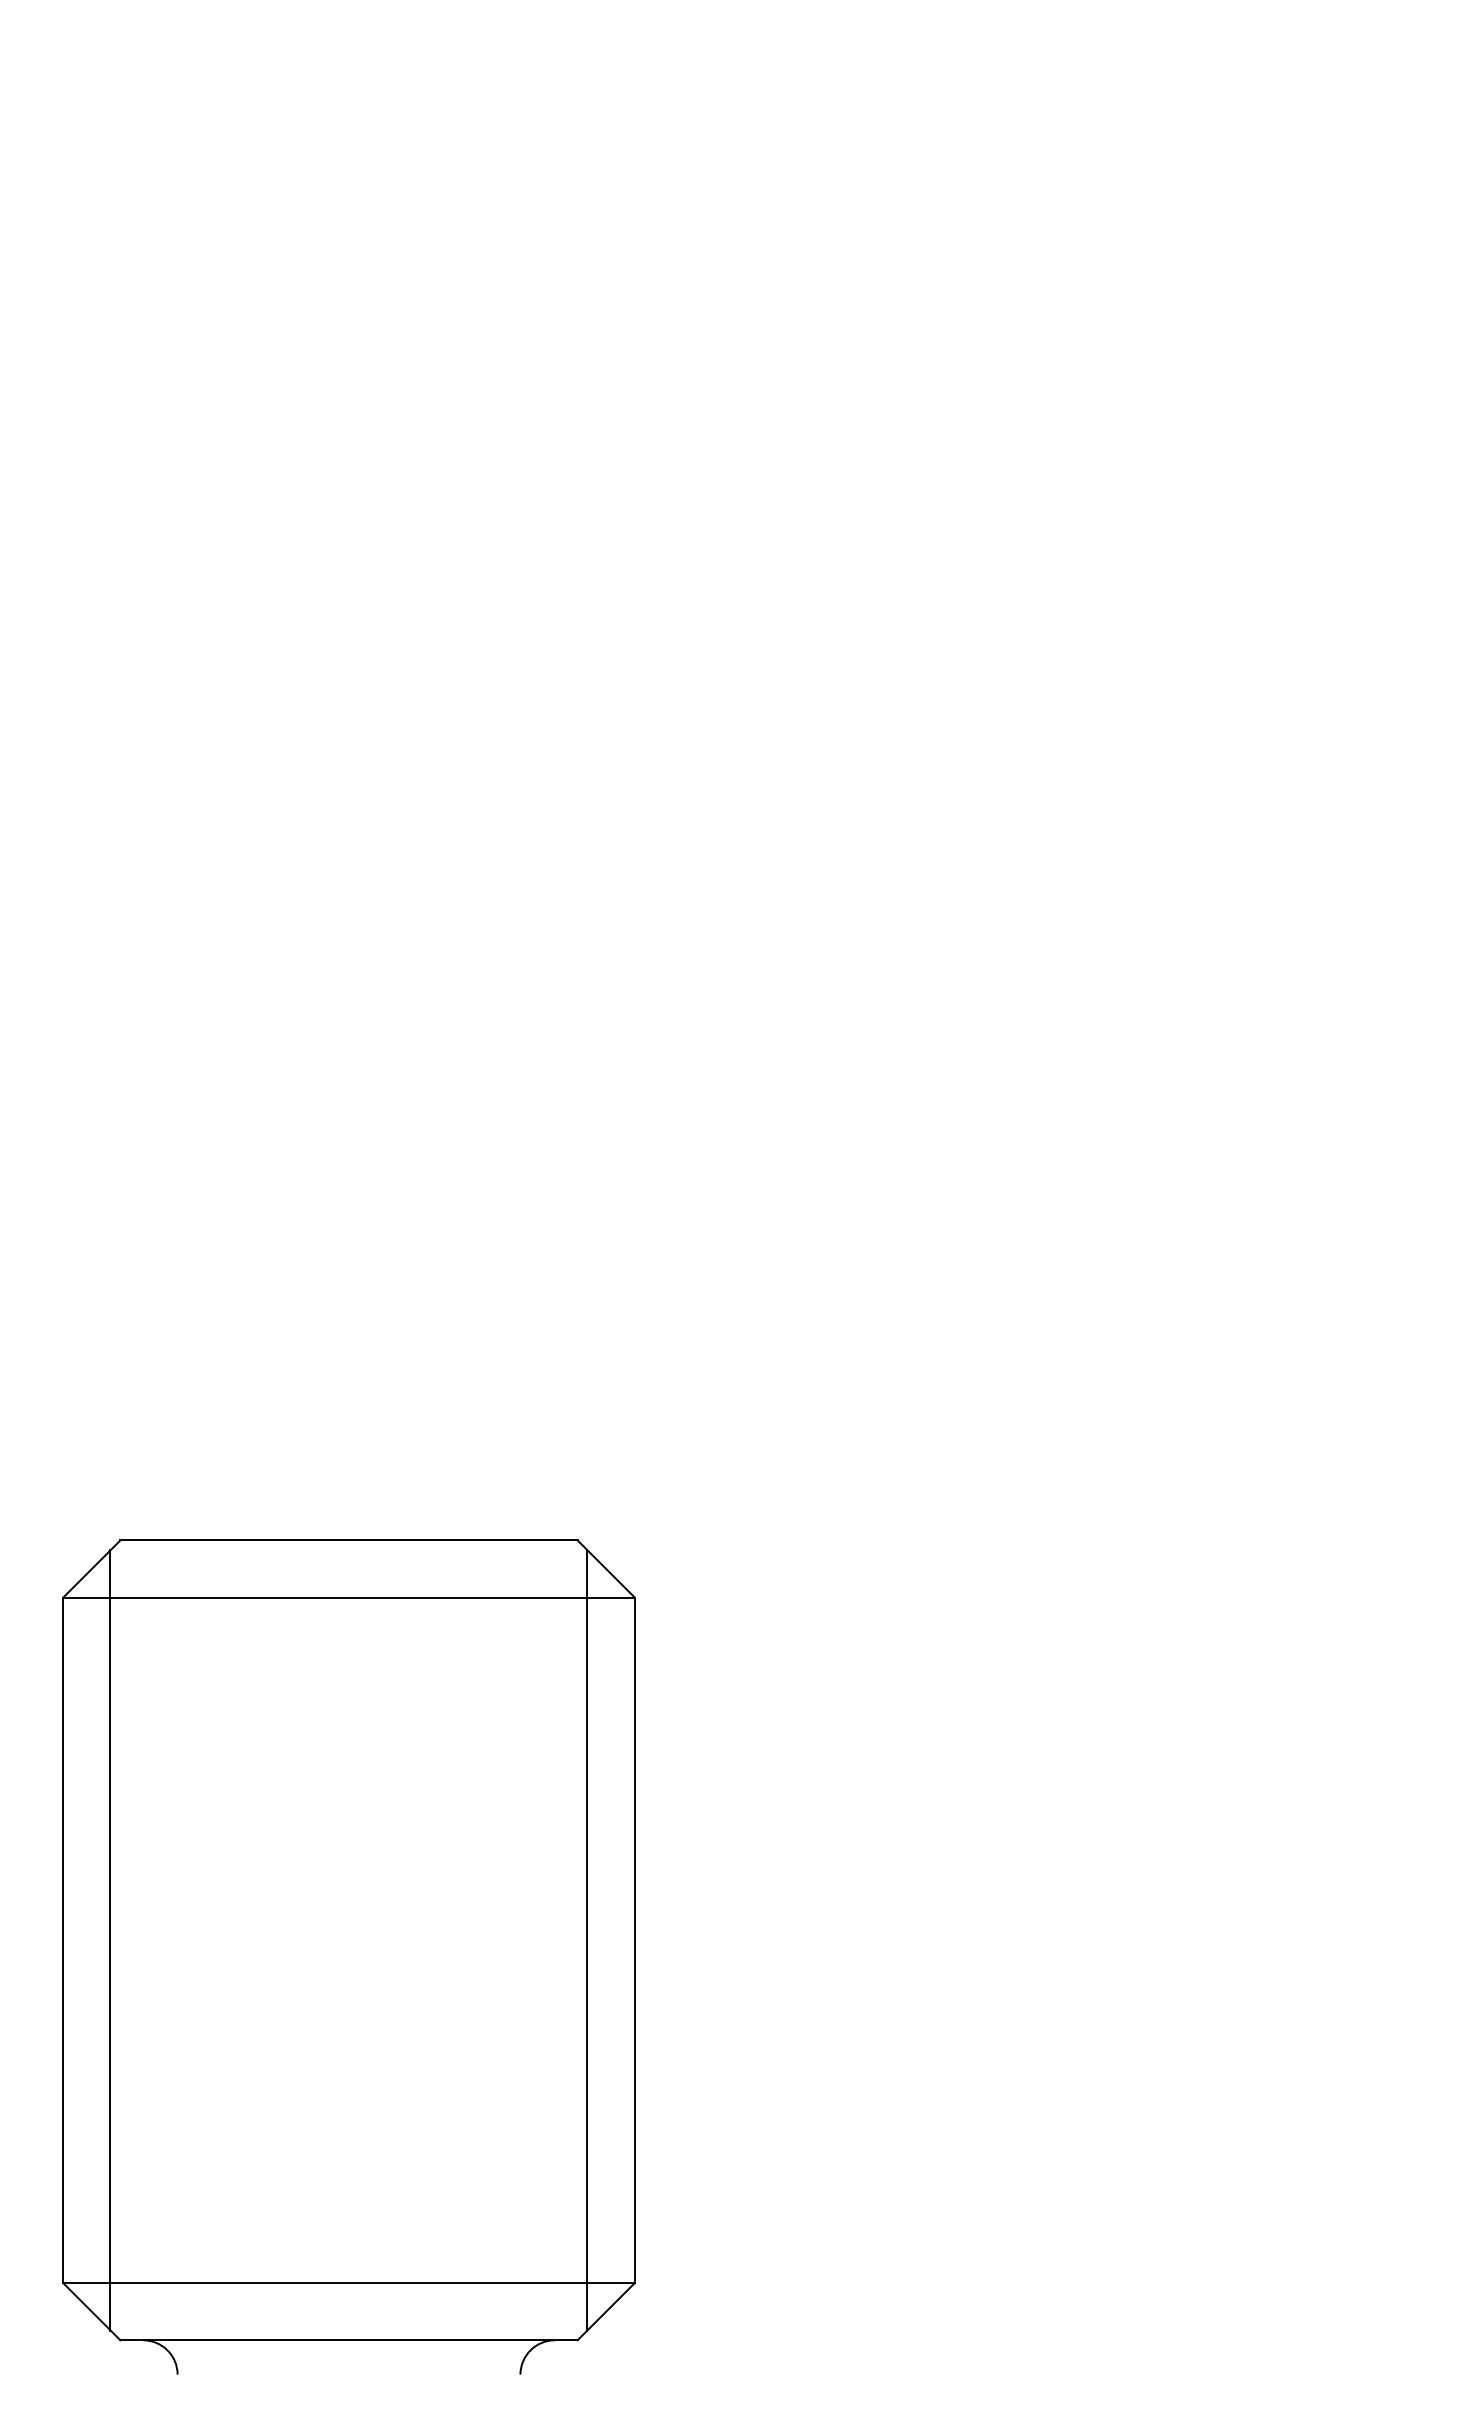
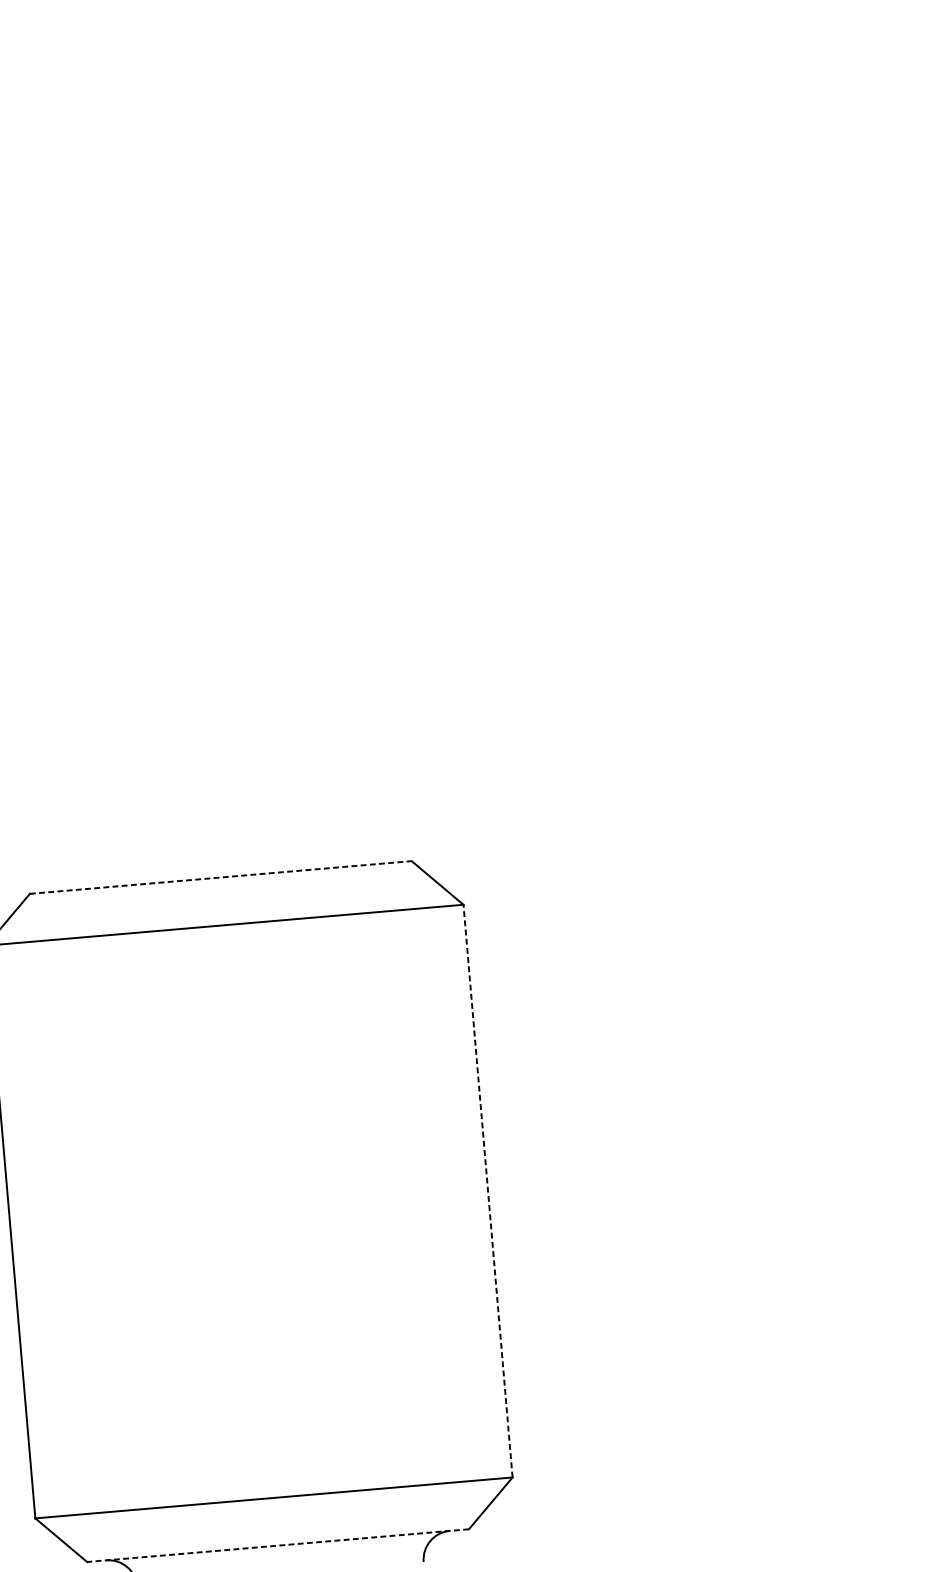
line: (349, 1540) -> (221, 877), solid -> dashed
line: (110, 1940) -> (50, 1228), removed
line: (587, 1940) -> (448, 1194), removed
line: (634, 1940) -> (487, 1191), solid -> dashed
line: (349, 2340) -> (278, 1545), solid -> dashed

